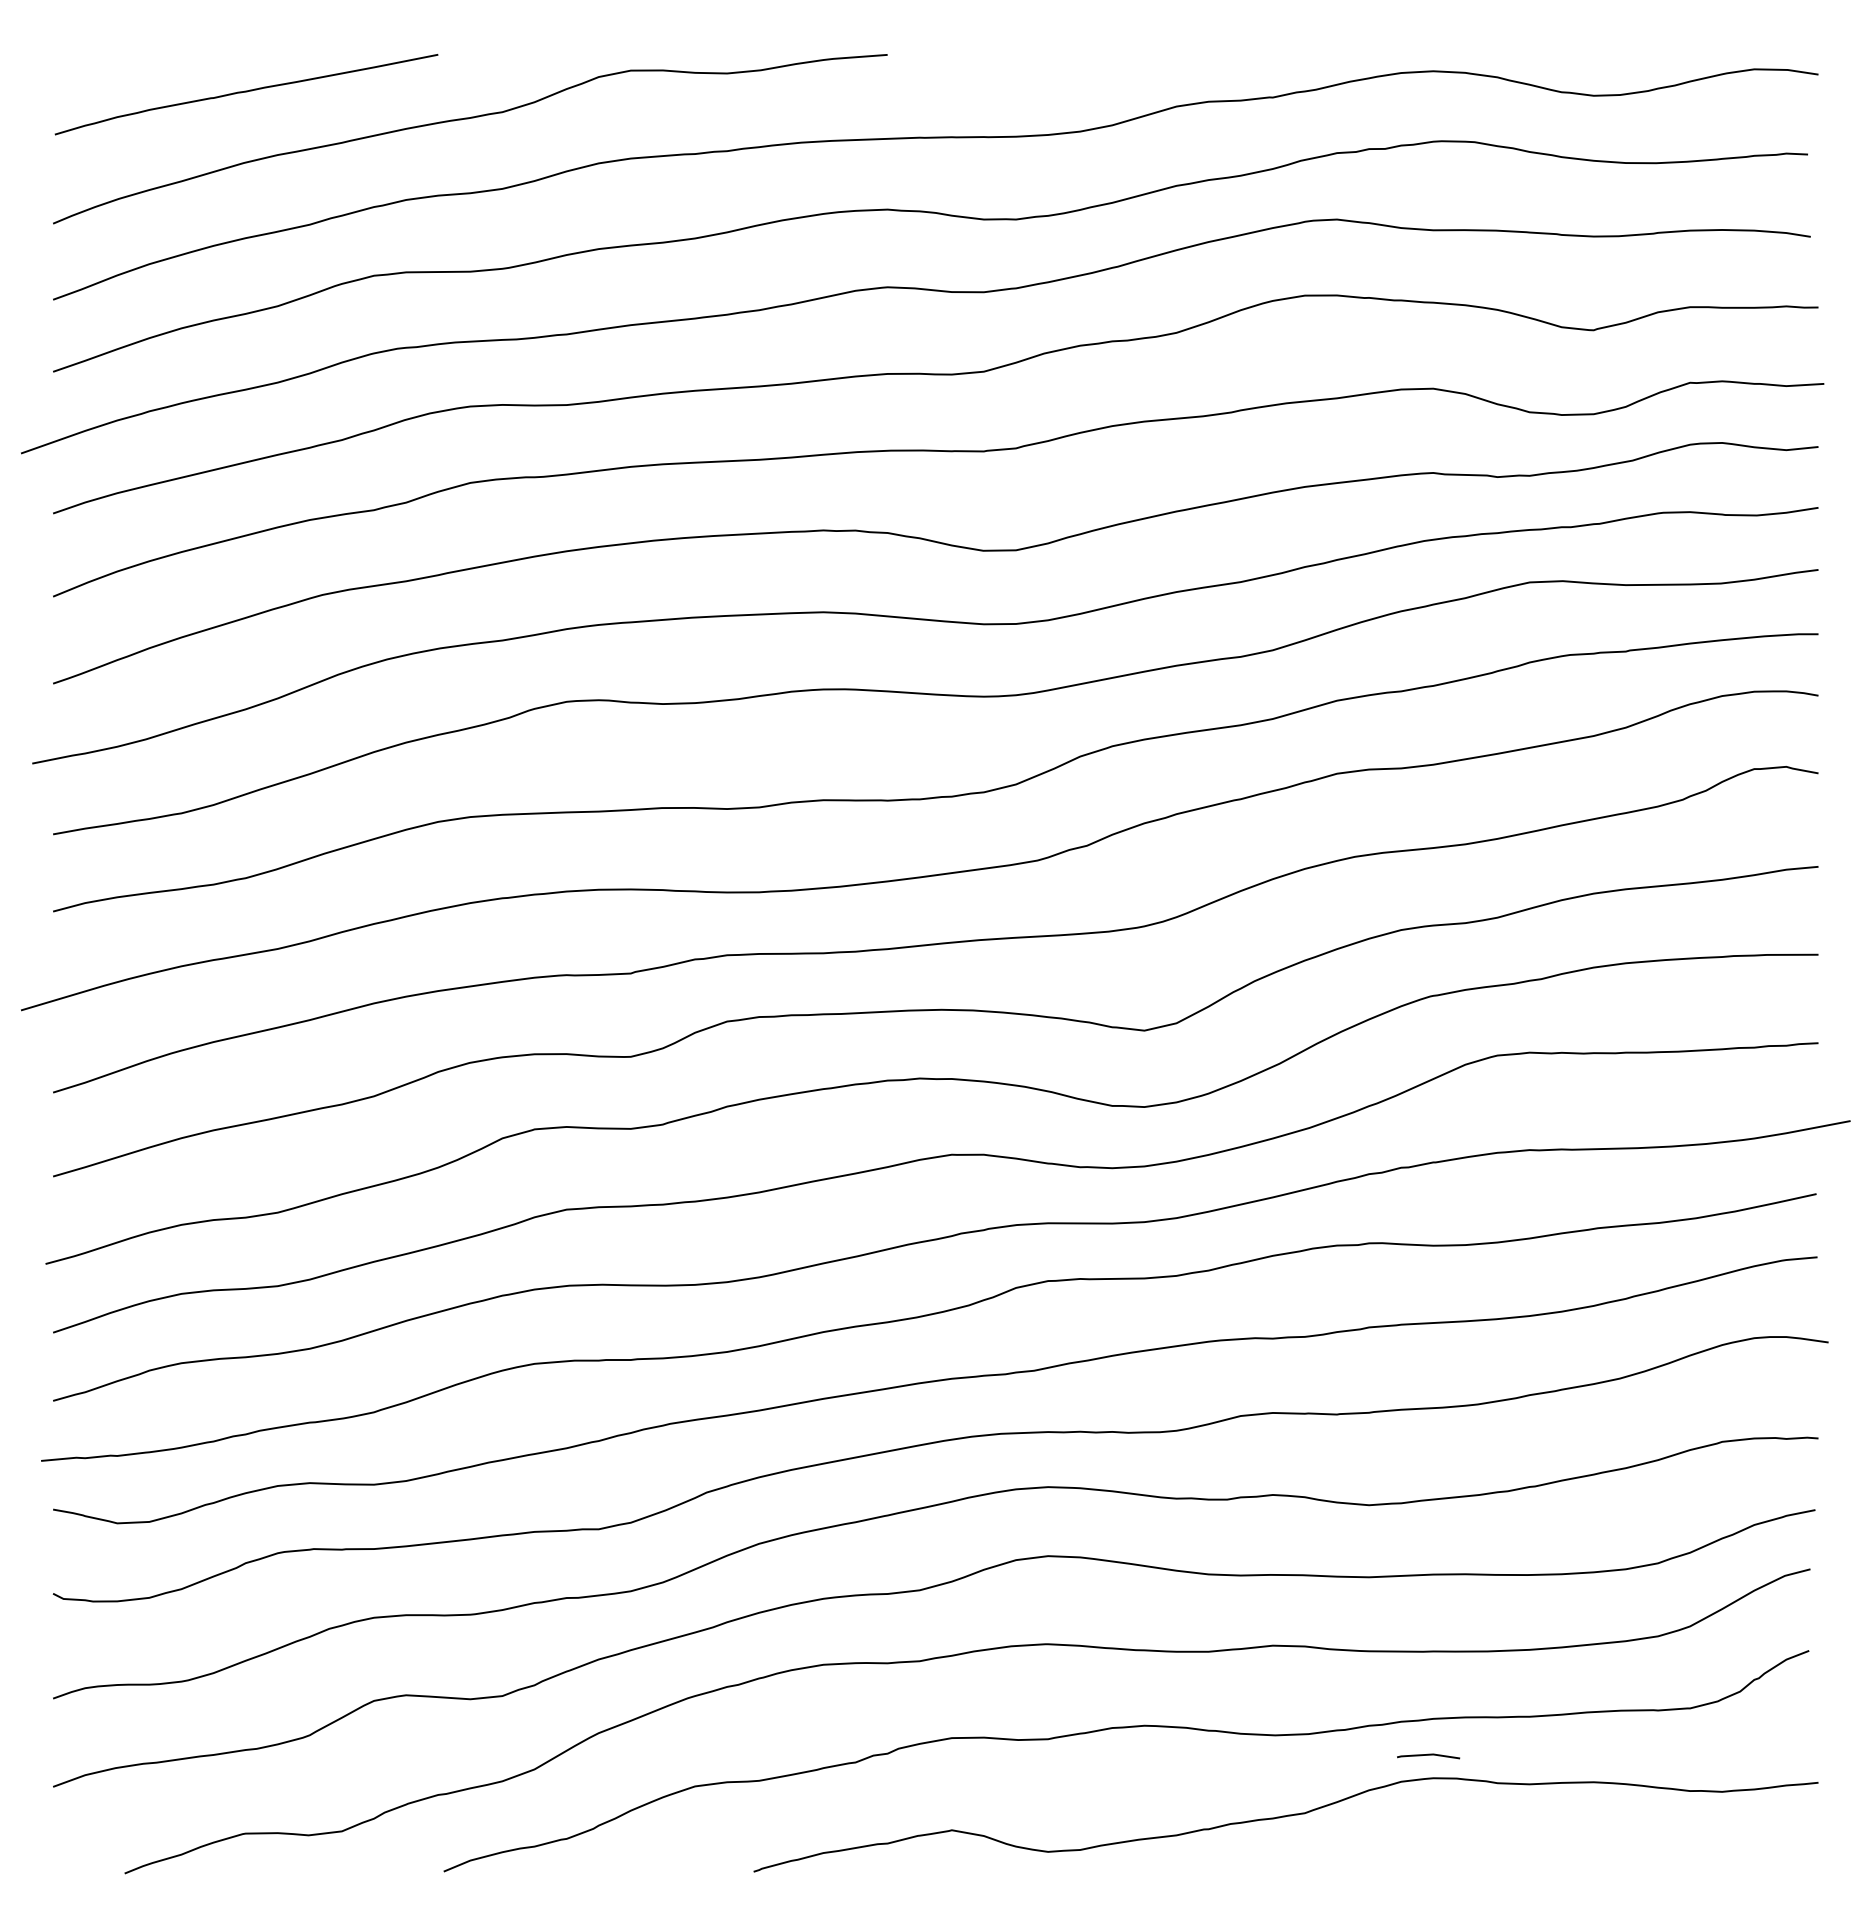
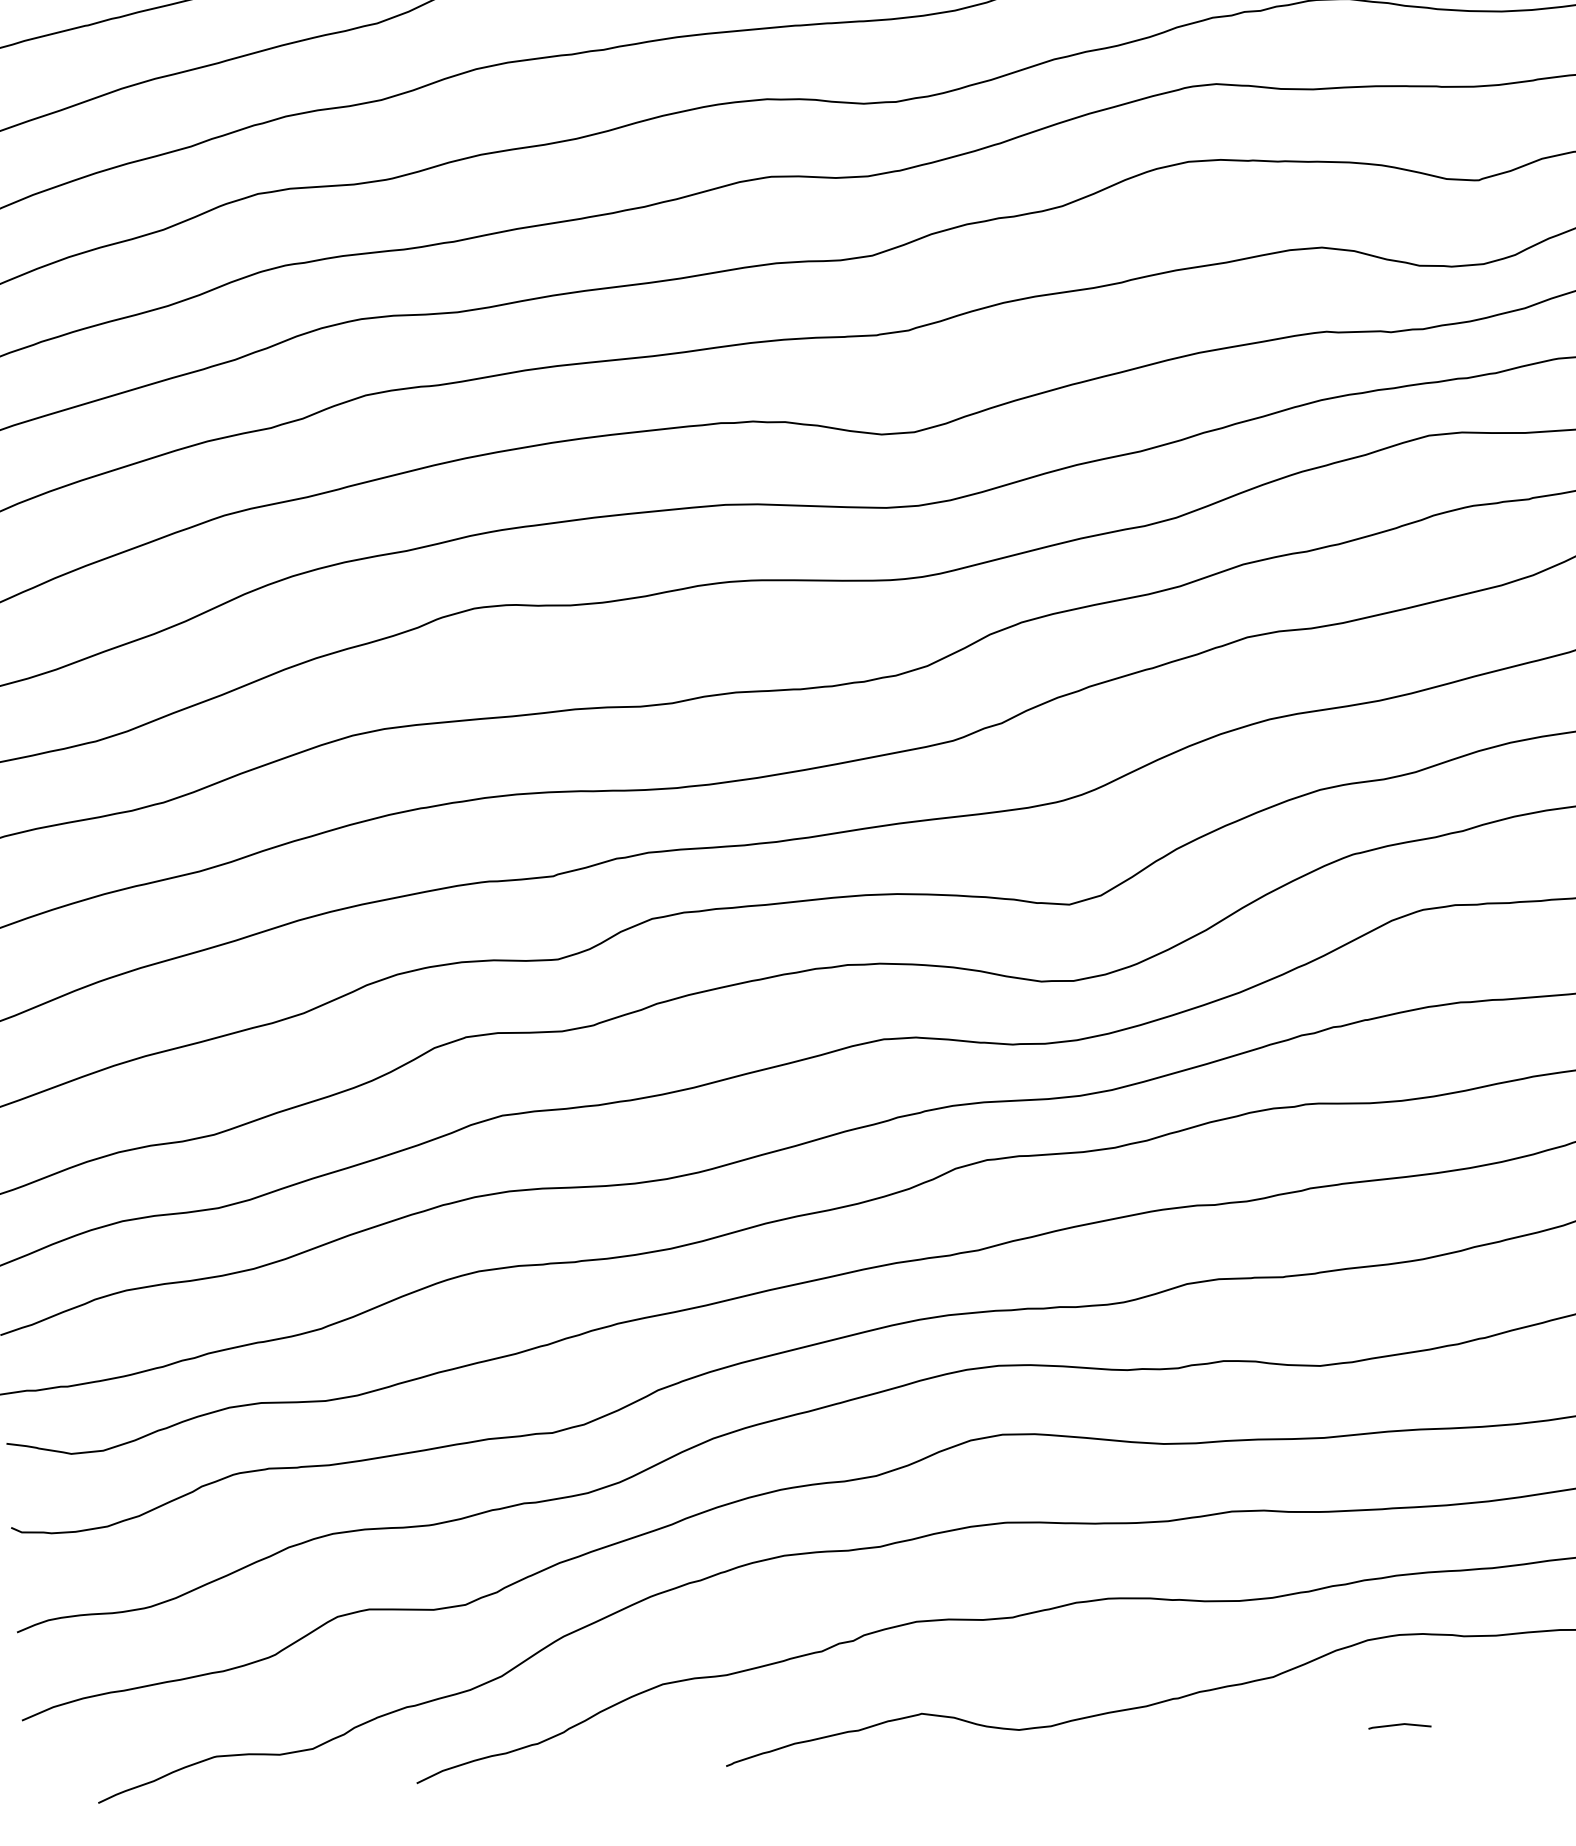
line: (1428, 1755) -> (1399, 1725), moved

